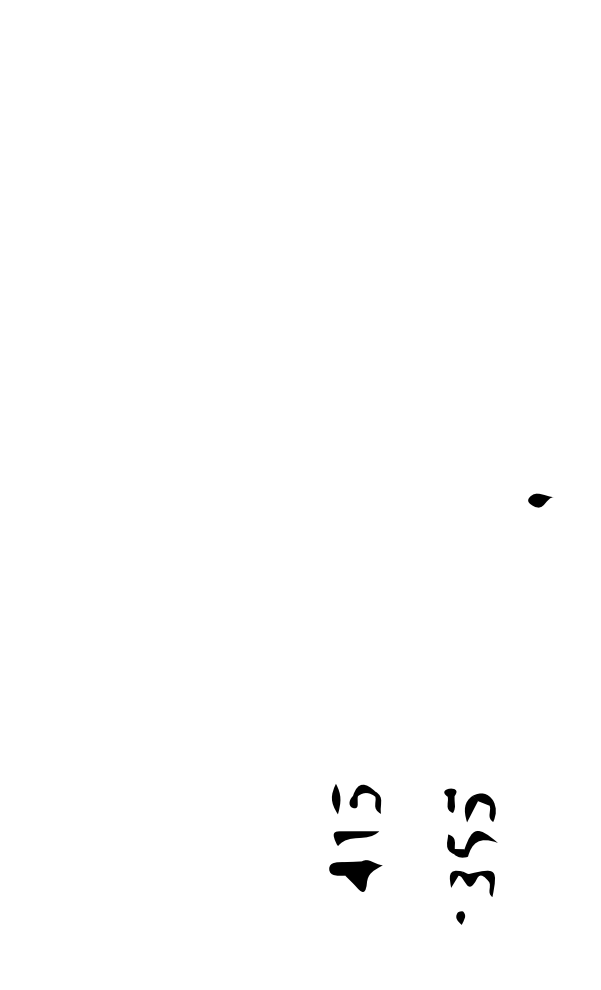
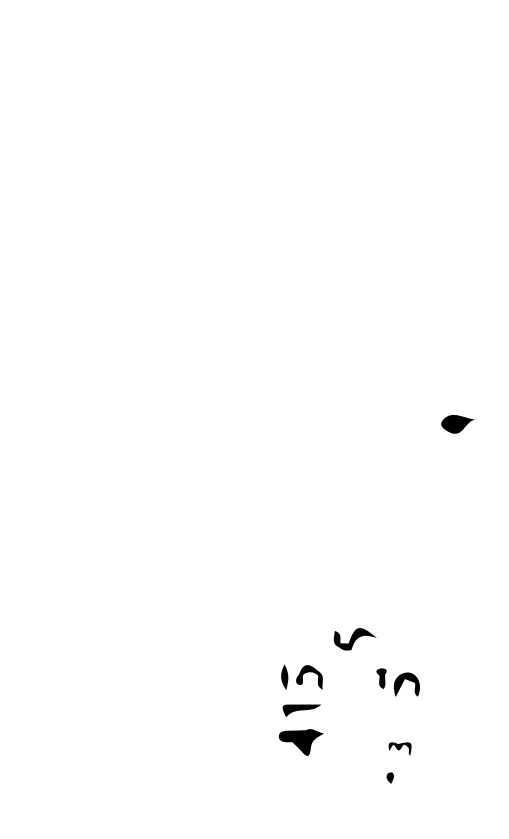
part: (540, 500) -> (457, 424), size x1.6
part: (472, 844) -> (355, 639), moved
part: (471, 883) -> (399, 748), size x0.6

